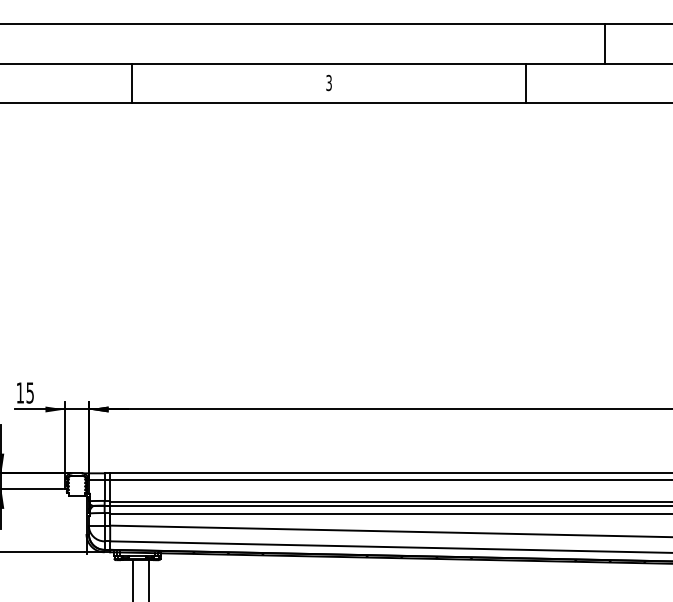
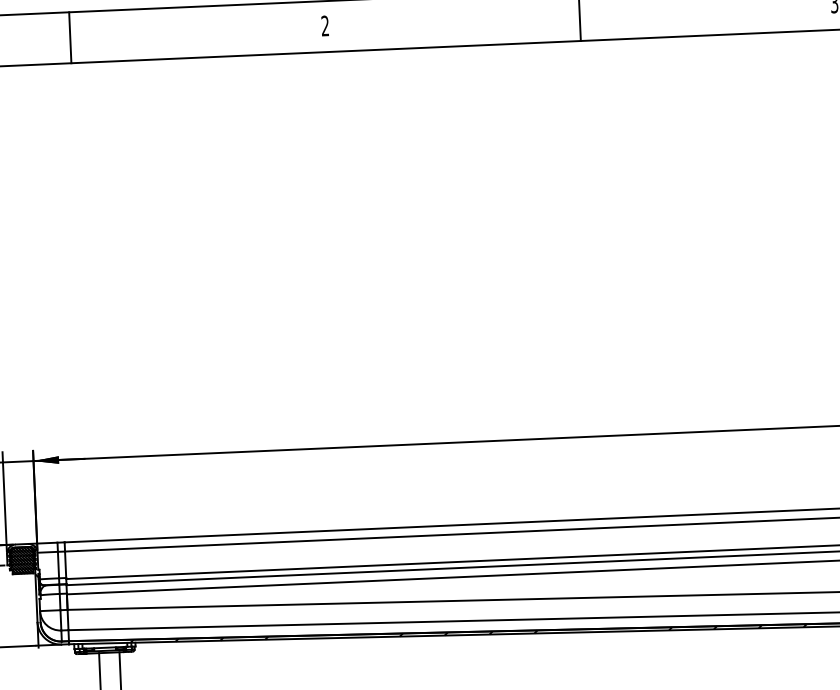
text: (328, 83) -> (324, 26), 3 -> 2
hatch: (76, 485) -> (21, 559), added

